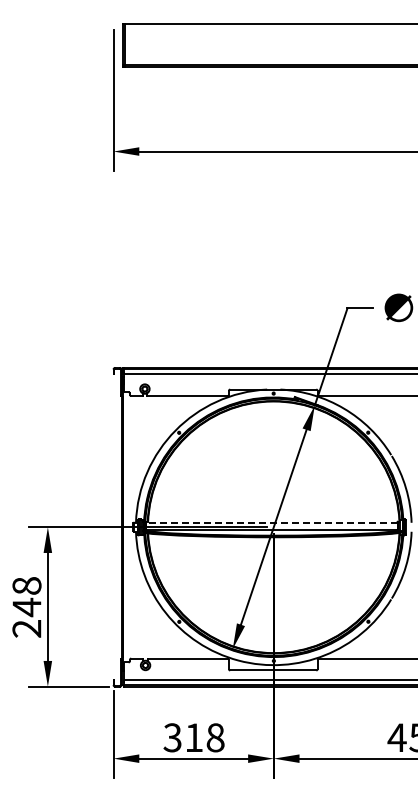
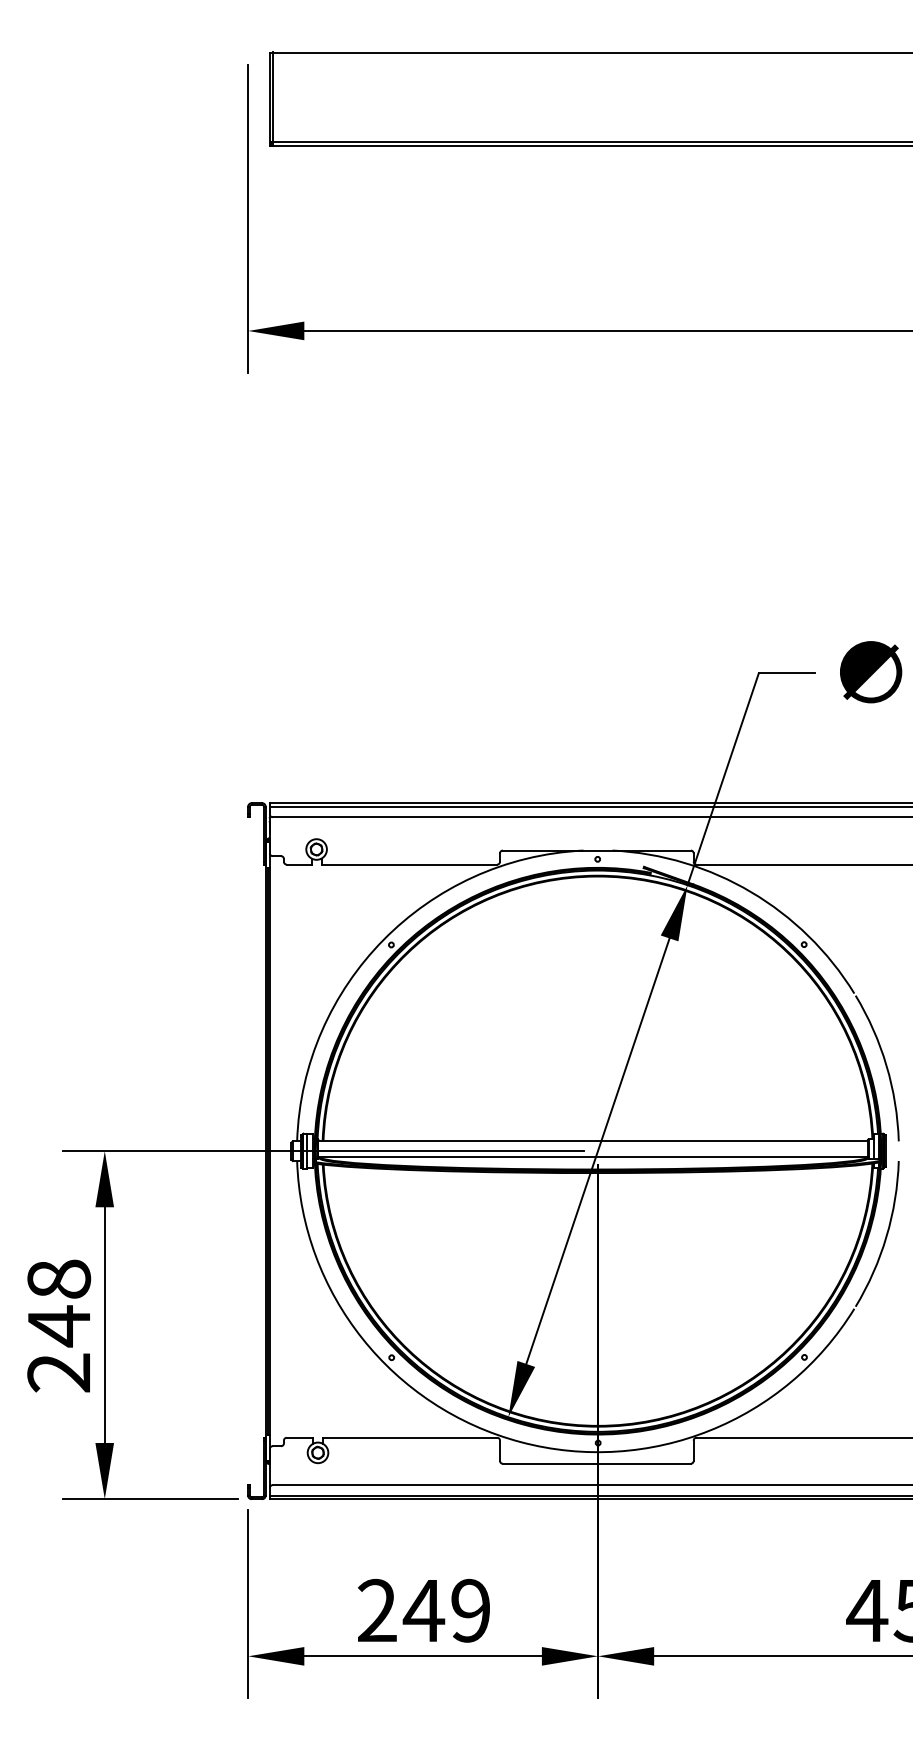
line: (271, 522) -> (592, 1140), dashed -> solid
text: (193, 737) -> (422, 1610), 318 -> 249

